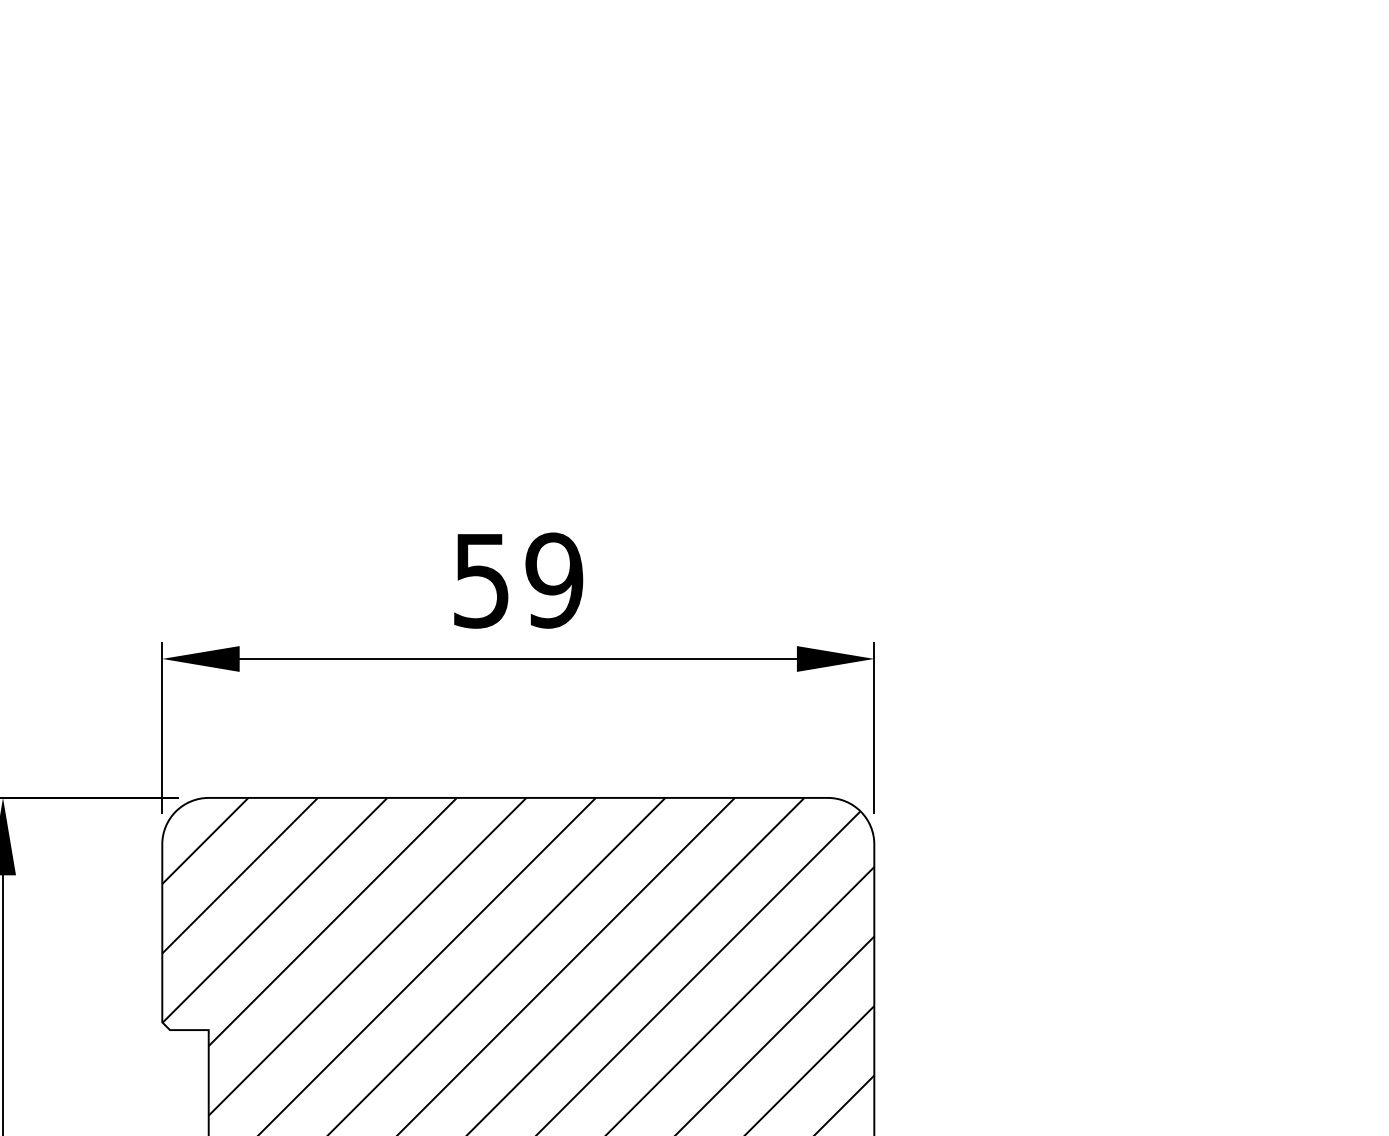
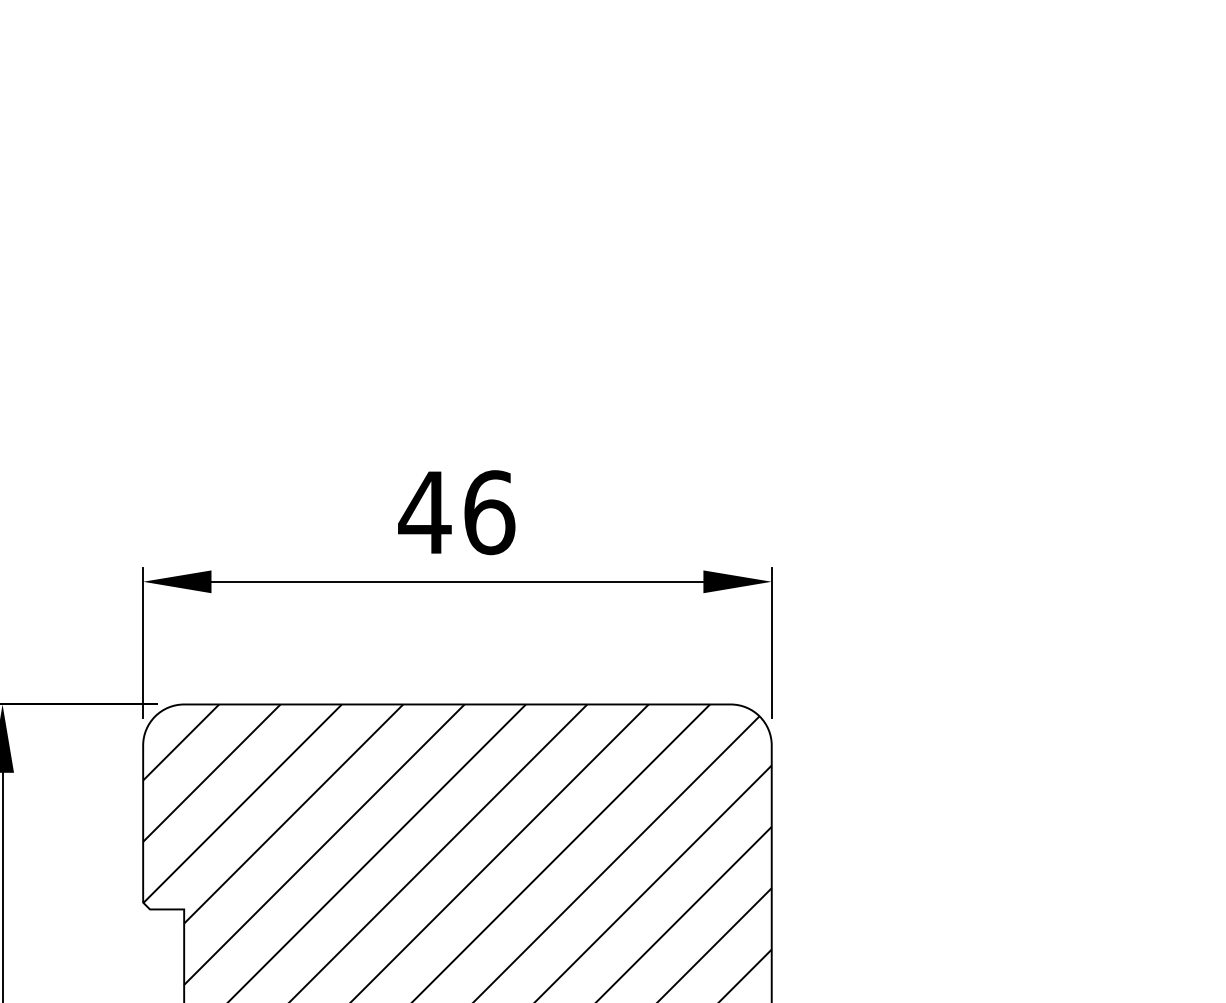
text: (517, 580) -> (456, 512), 59 -> 46

